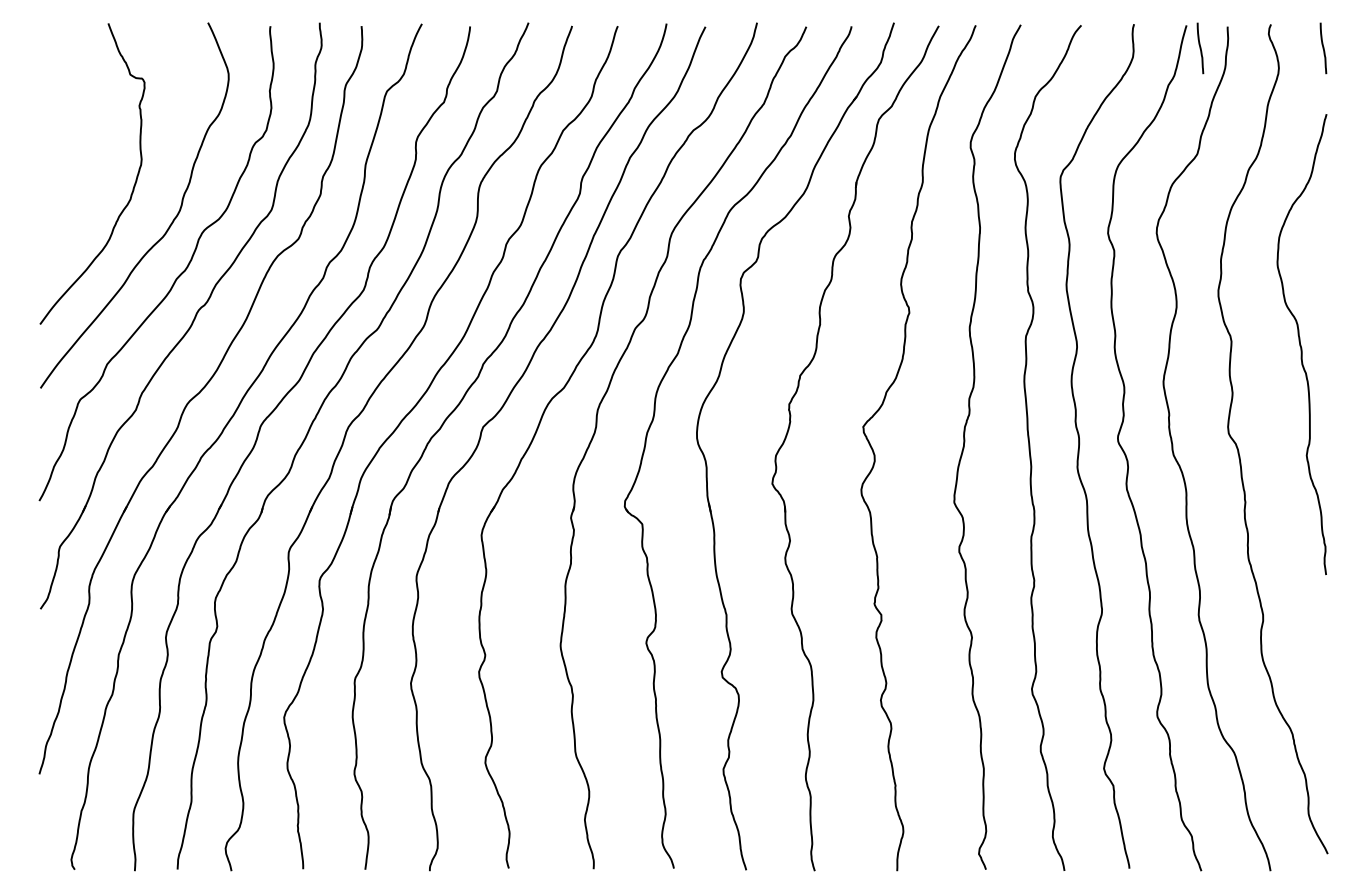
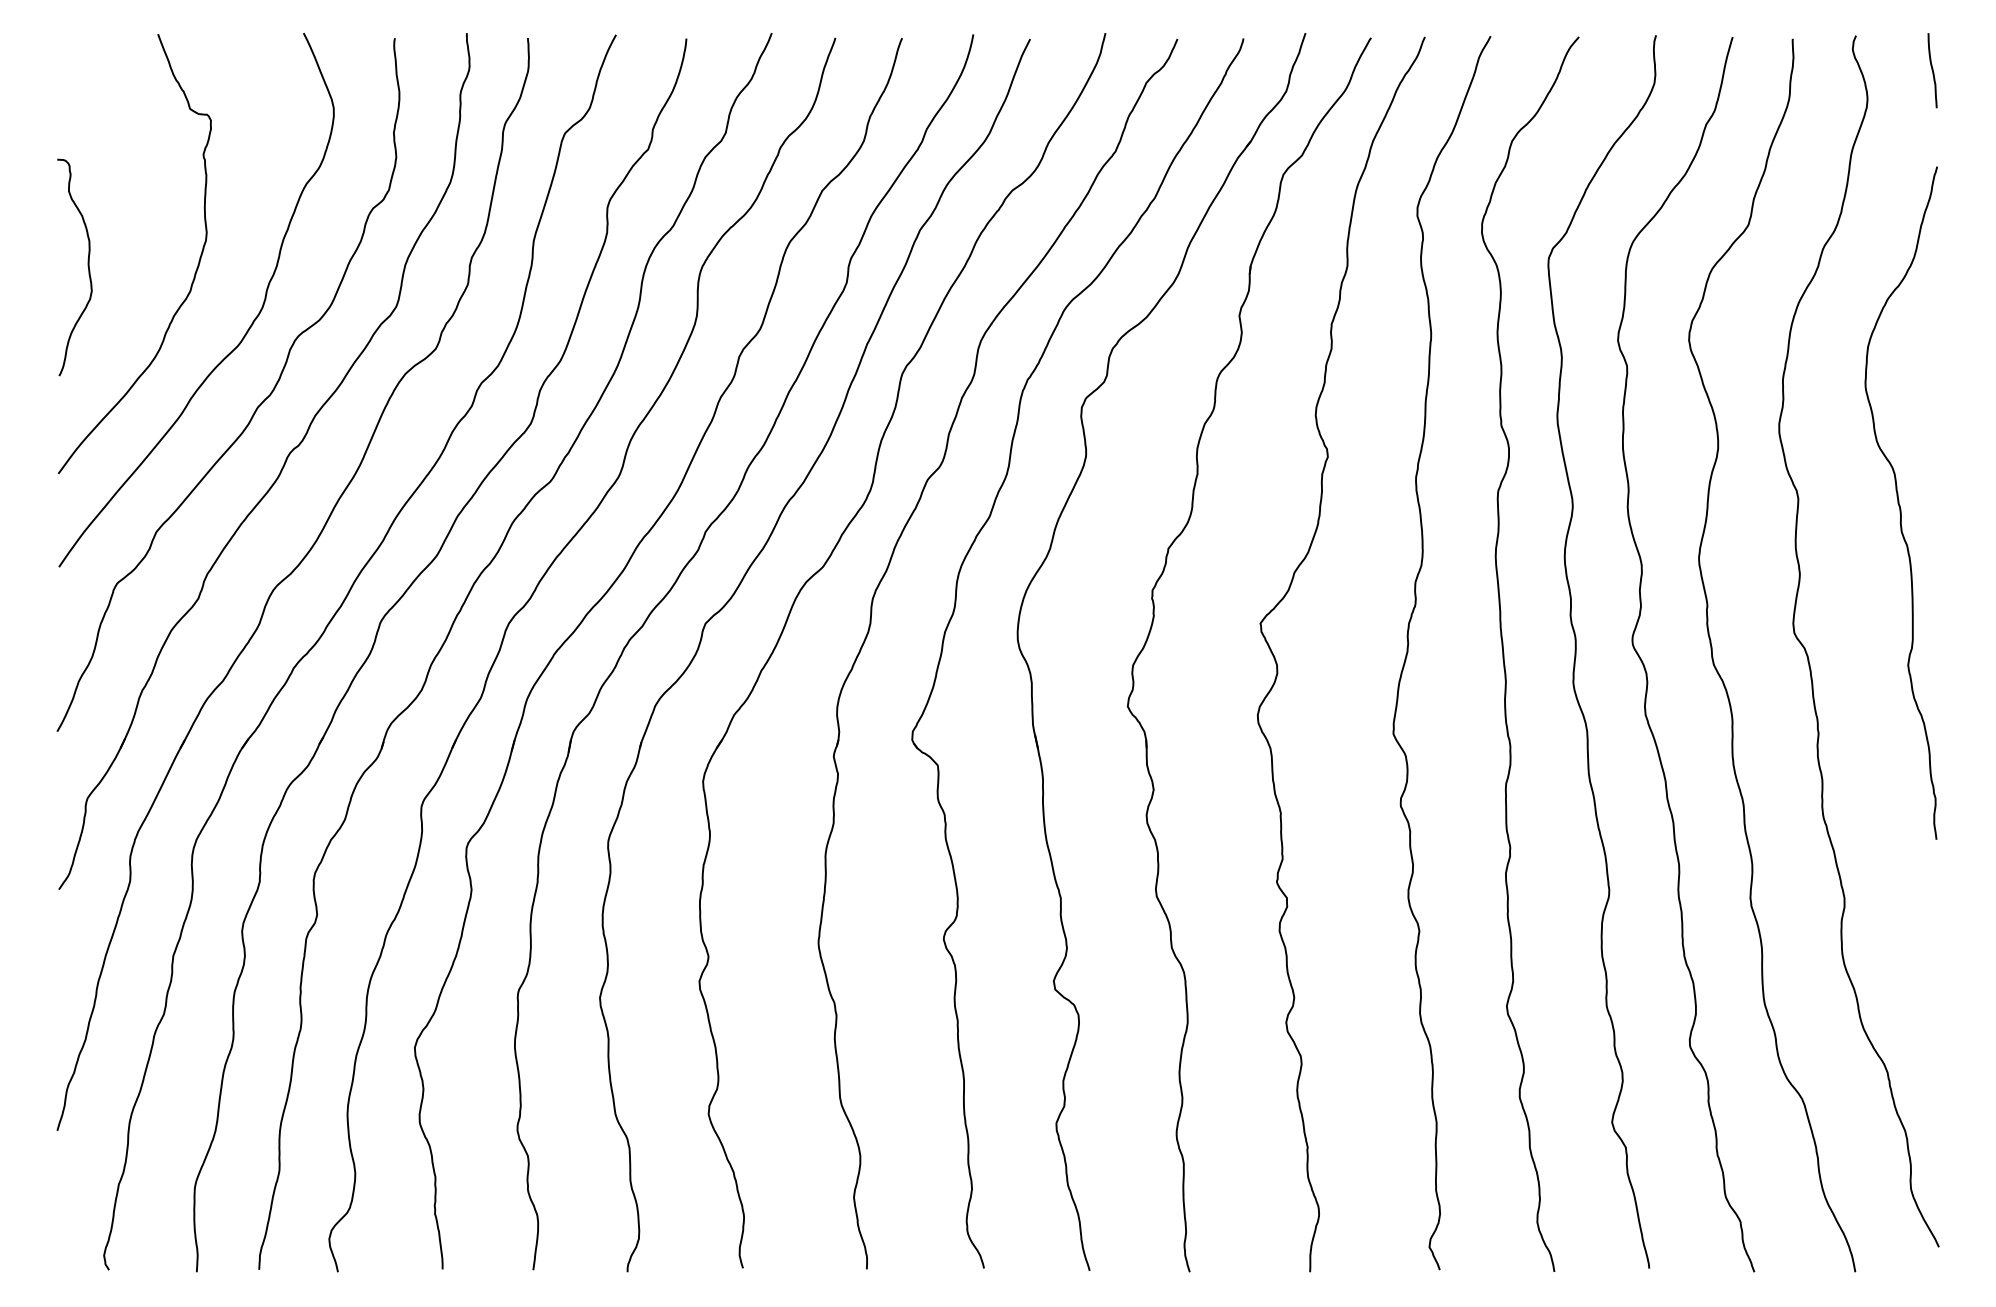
curve: (1200, 48) -> (1753, 70), removed
curve: (59, 181) -> (86, 265), added

